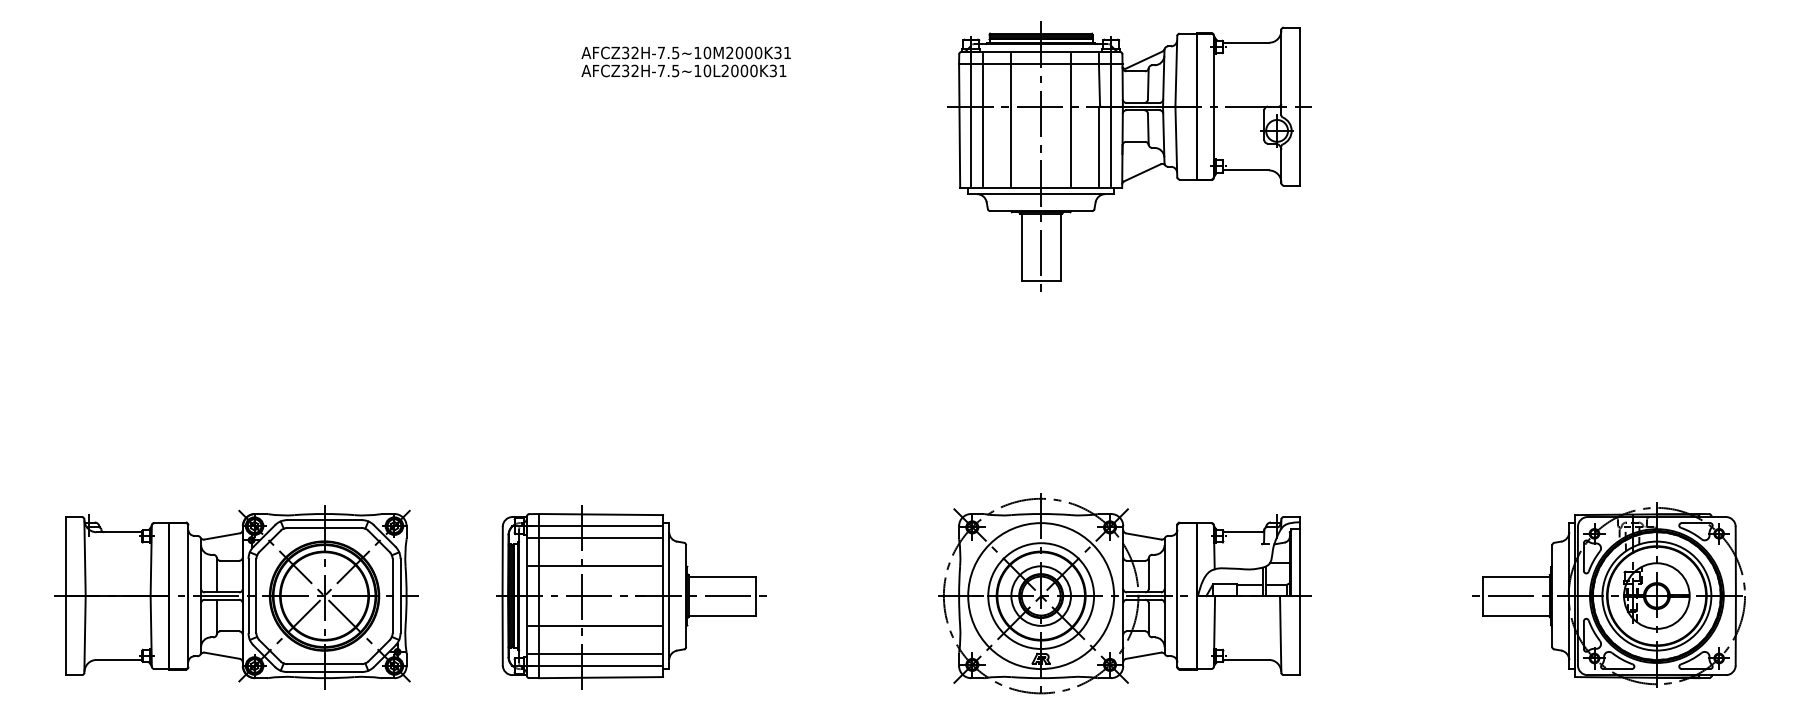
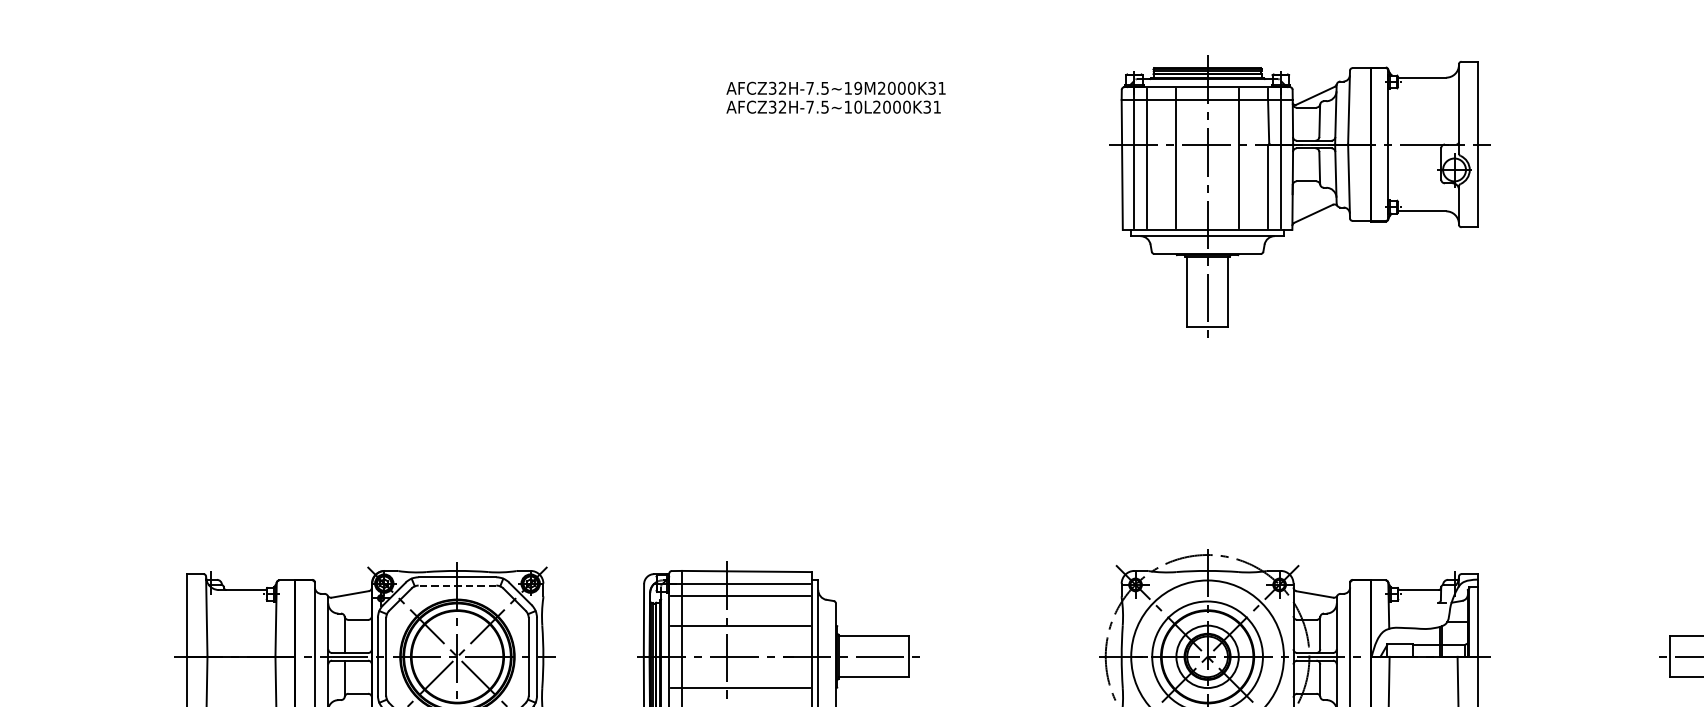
text: (706, 53) -> (857, 88), AFCZ32H-7.5~10M2000K31 -> AFCZ32H-7.5~19M2000K31
line: (324, 527) -> (457, 585), solid -> dashed

